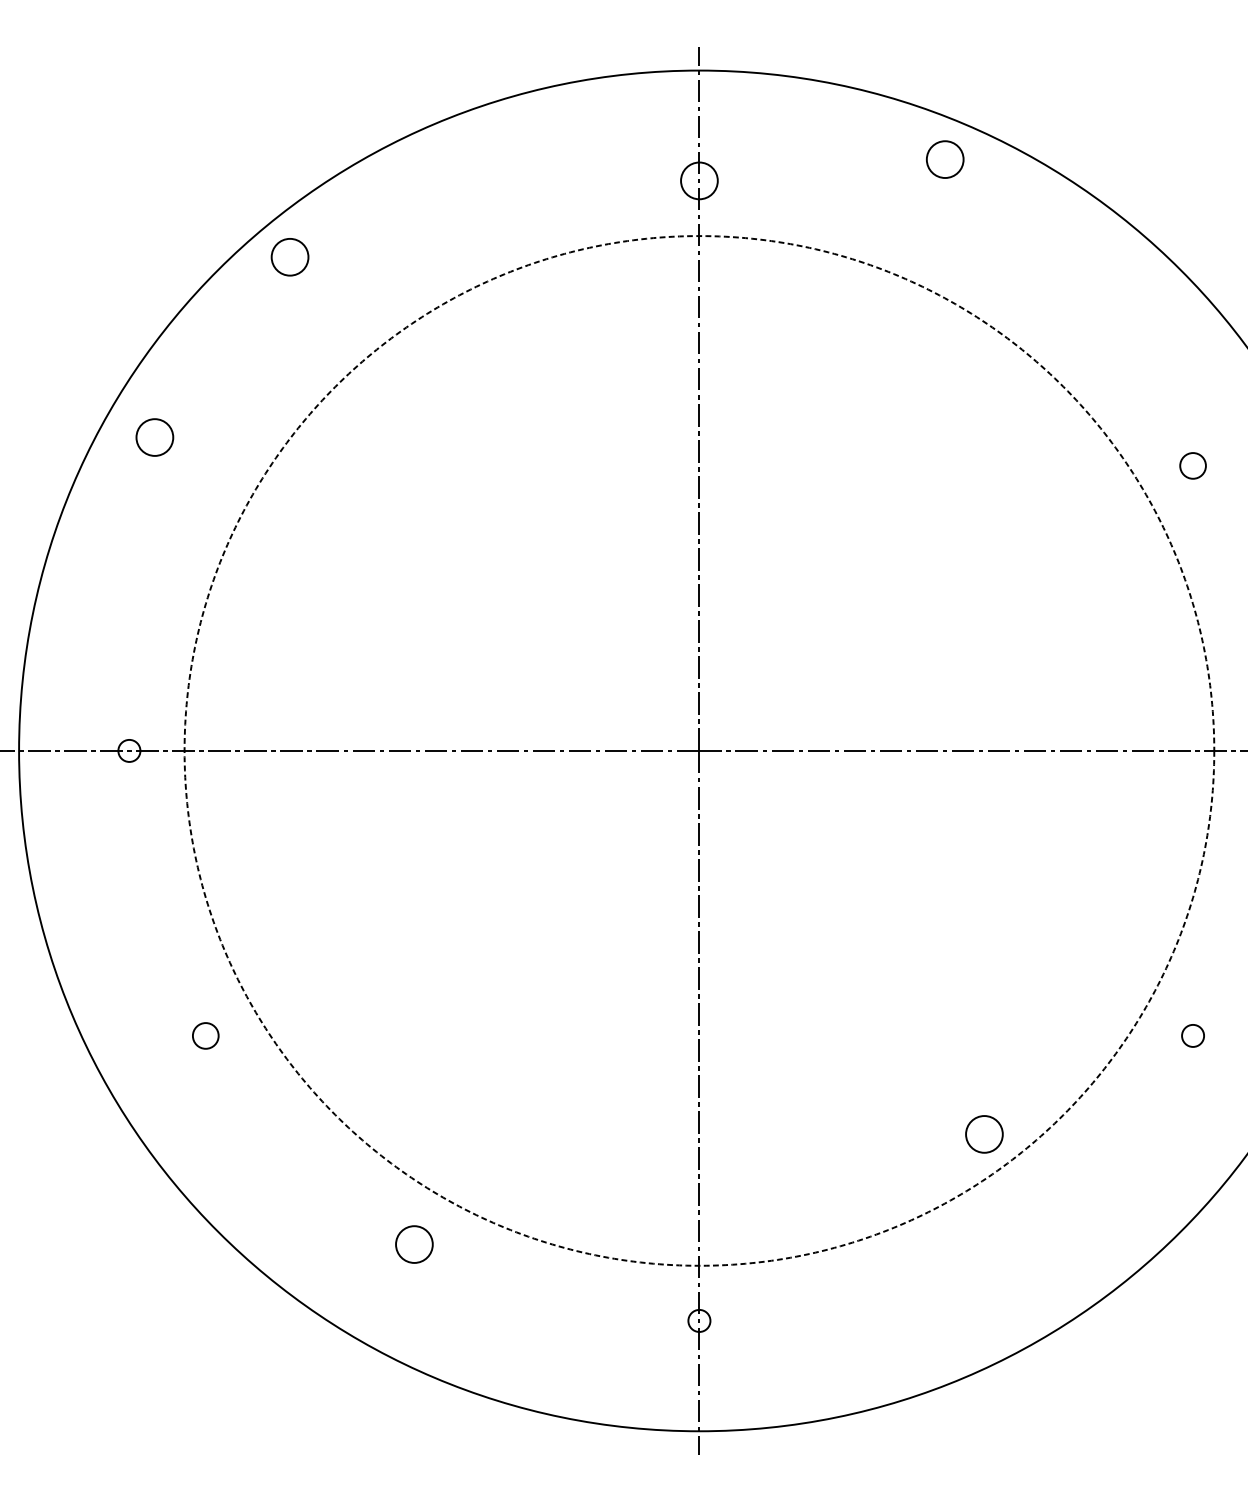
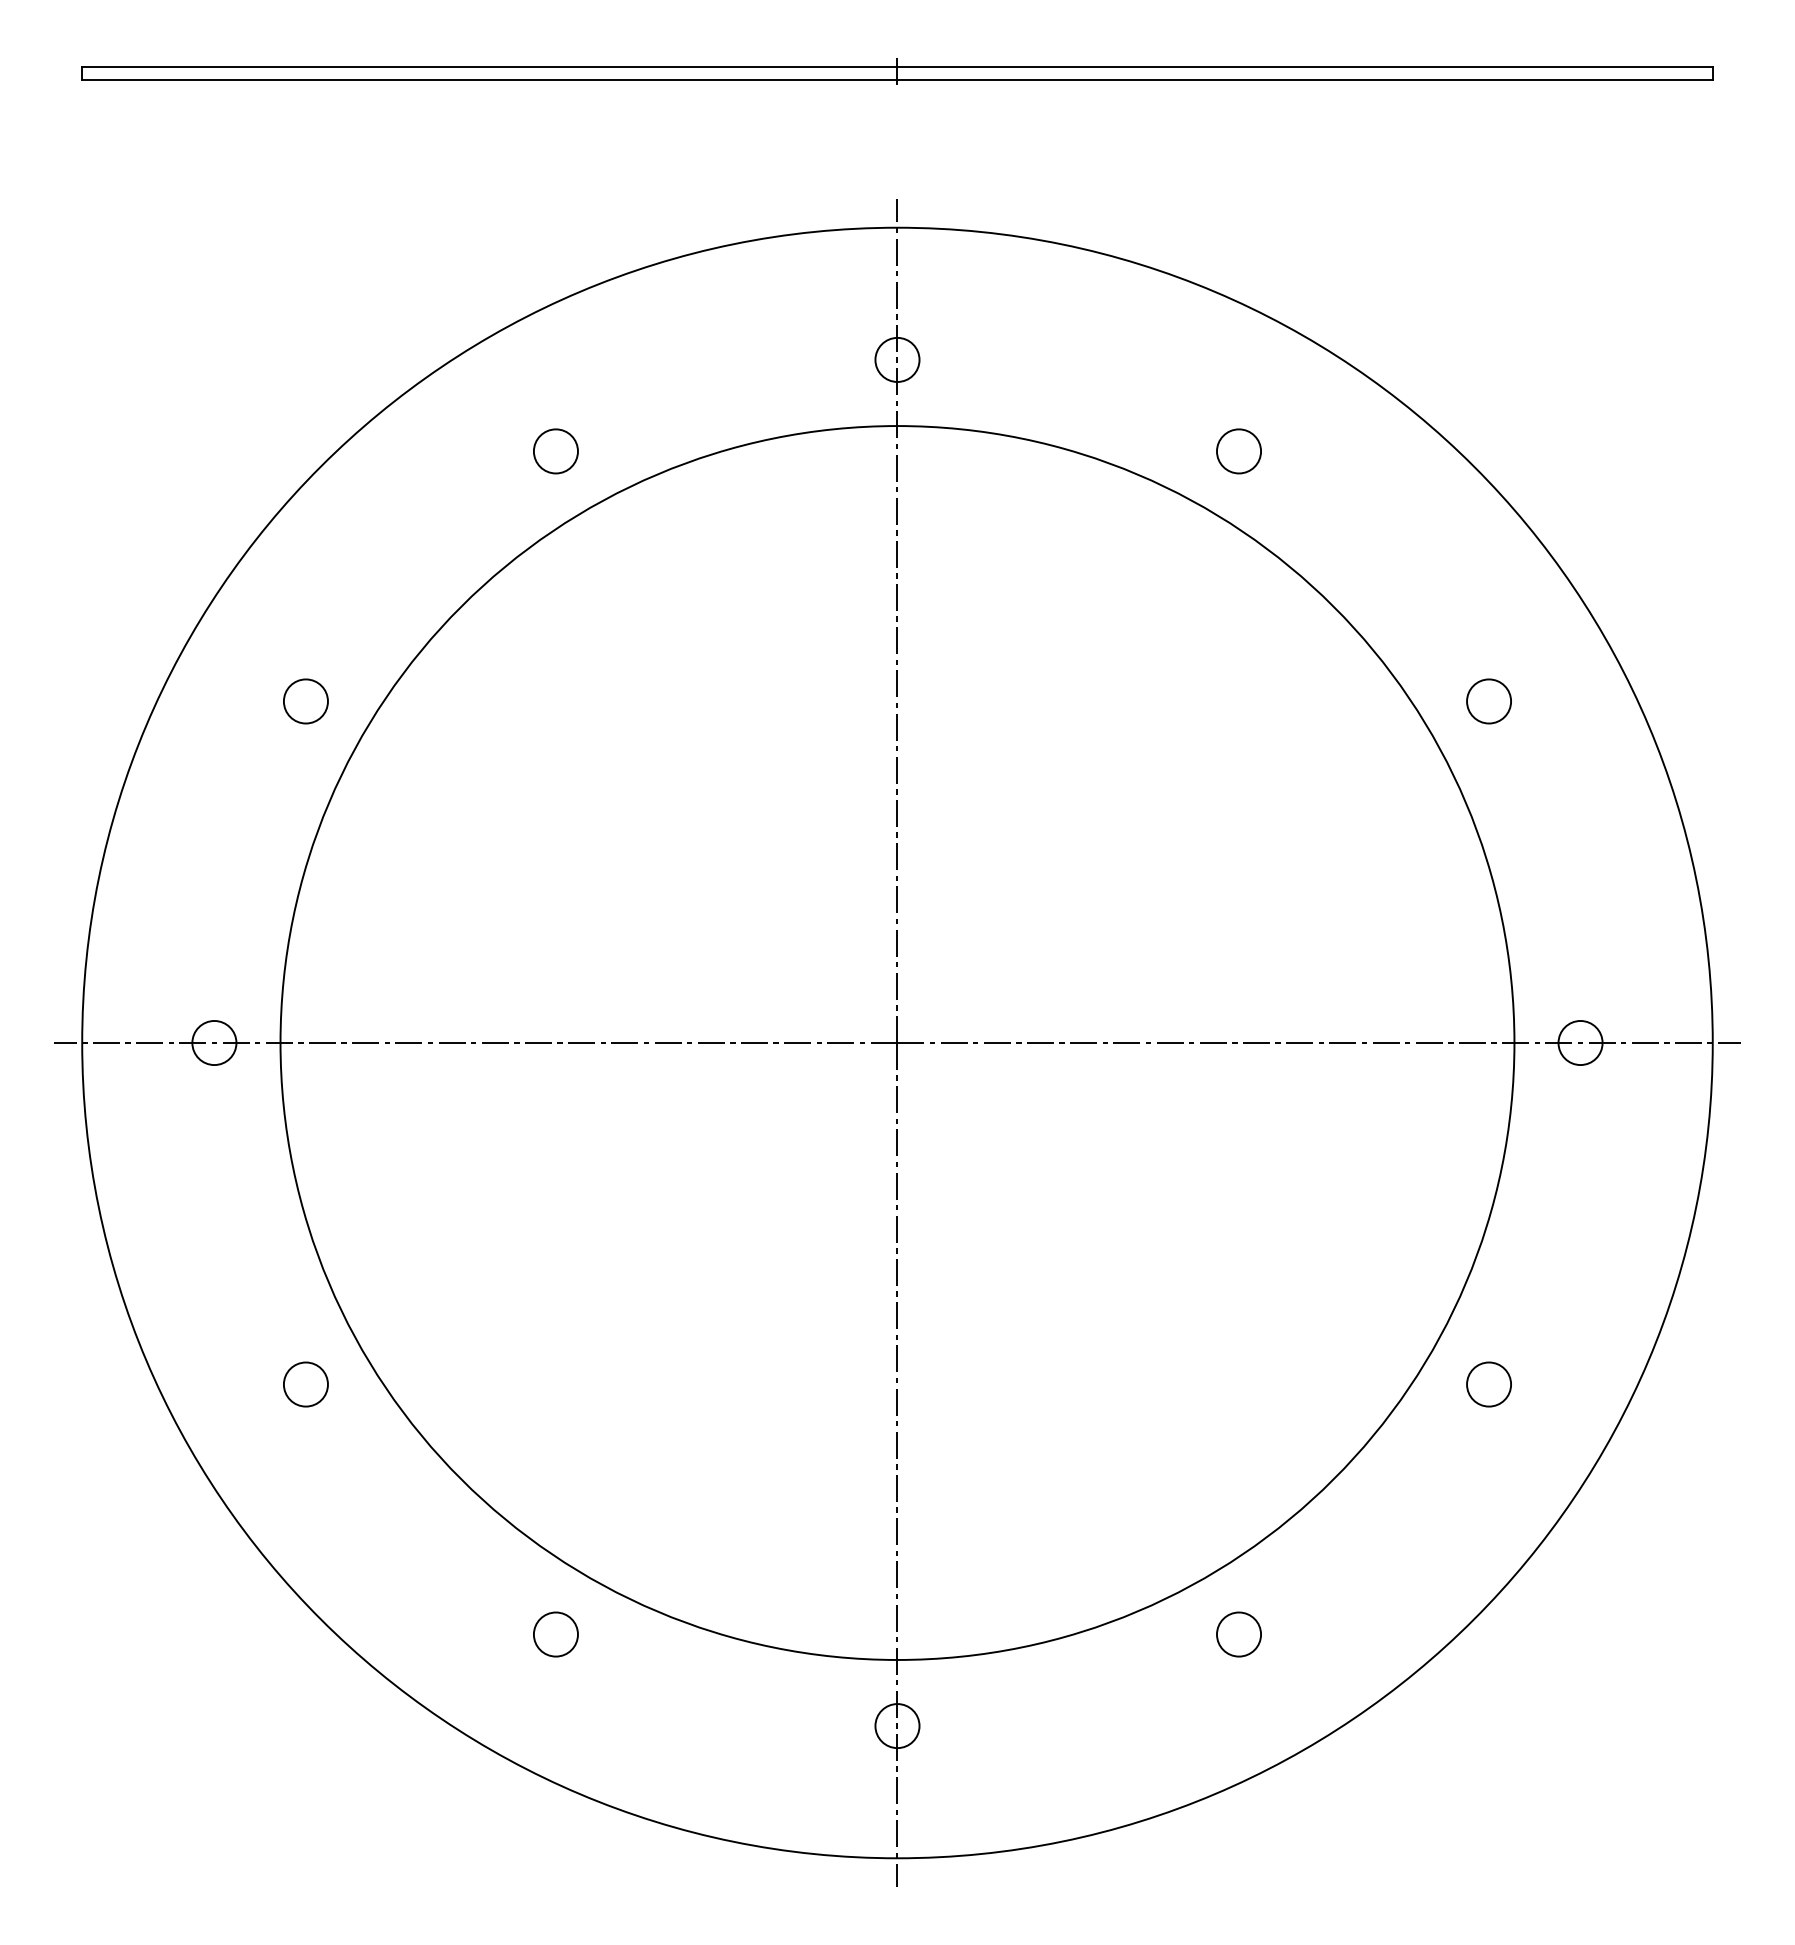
circle: (944, 159) -> (1238, 451), moved
circle: (289, 257) -> (555, 451), moved
circle: (154, 437) -> (305, 701), moved
circle: (1192, 465) -> (1488, 701), size x1.43
circle: (129, 750) -> (214, 1042), size x1.67
circle: (699, 750) -> (897, 1042), dashed -> solid
circle: (205, 1035) -> (305, 1384), size x1.43
circle: (1192, 1035) -> (1488, 1384), size x1.67
circle: (984, 1134) -> (1238, 1634), moved
circle: (699, 1321) -> (897, 1726), size x1.67

